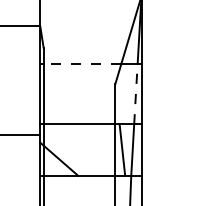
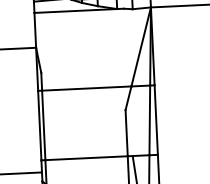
line: (82, 63) -> (86, 88), dashed -> solid
line: (135, 93) -> (149, 119), dashed -> solid

